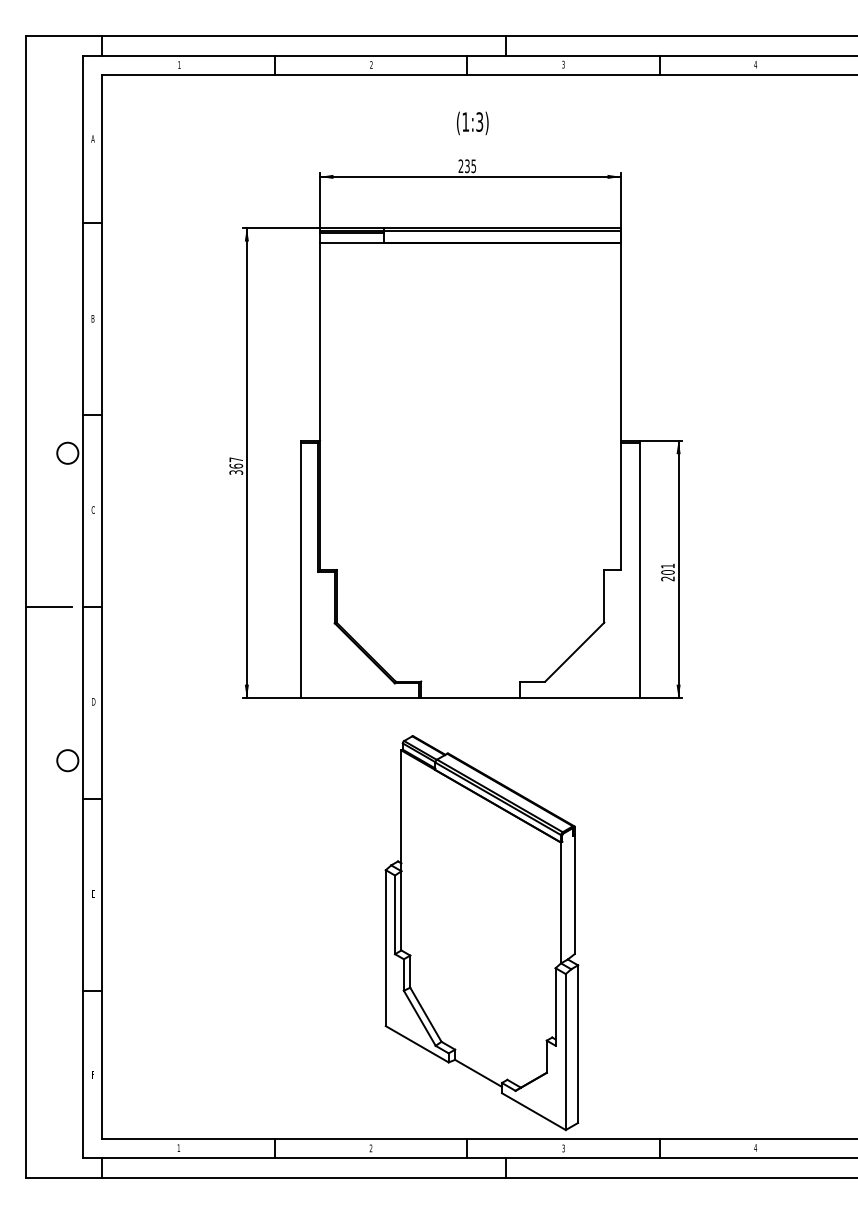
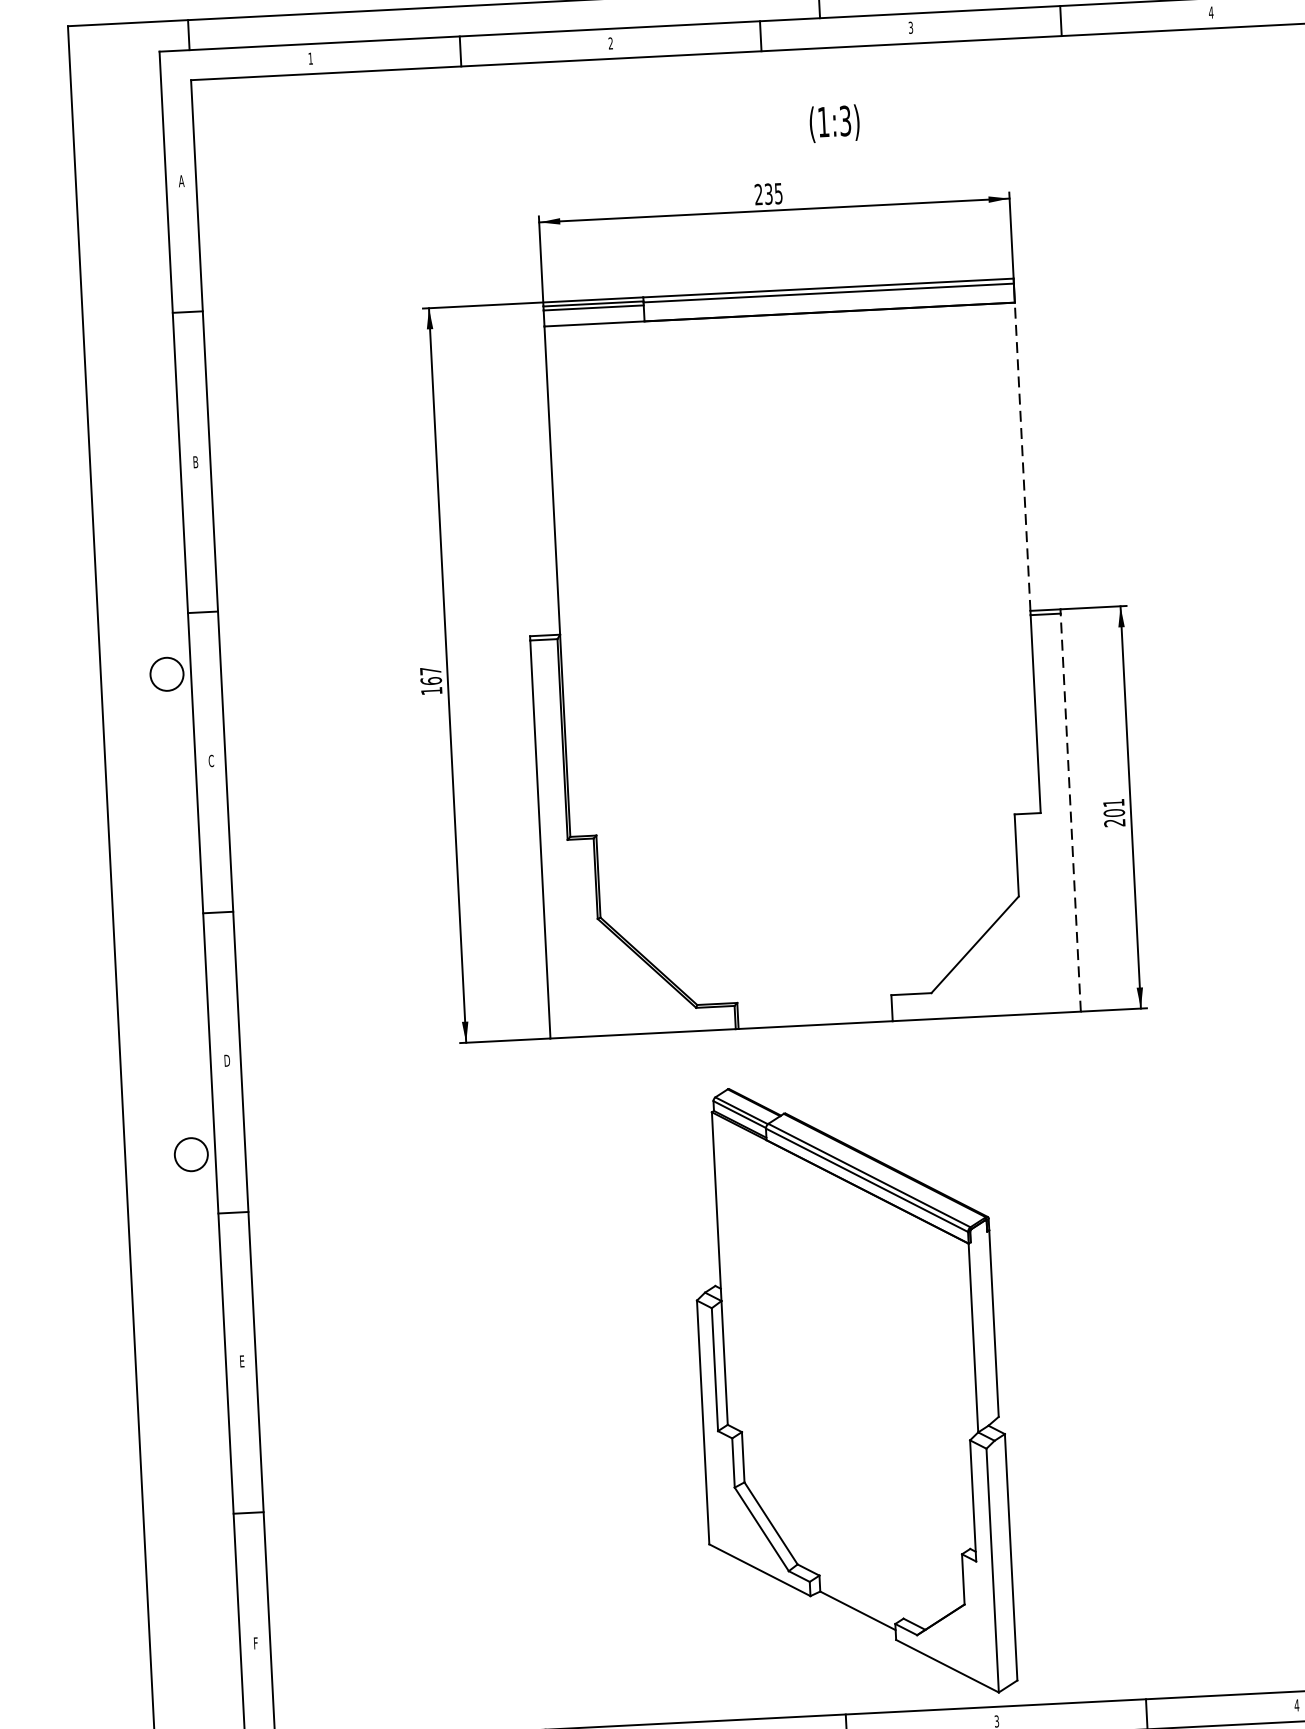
text: (472, 123) -> (834, 123), moved
line: (620, 342) -> (1021, 457), solid -> dashed
text: (236, 472) -> (432, 690), 367 -> 167
line: (640, 570) -> (1071, 812), solid -> dashed
line: (48, 607) -> (149, 916), removed

